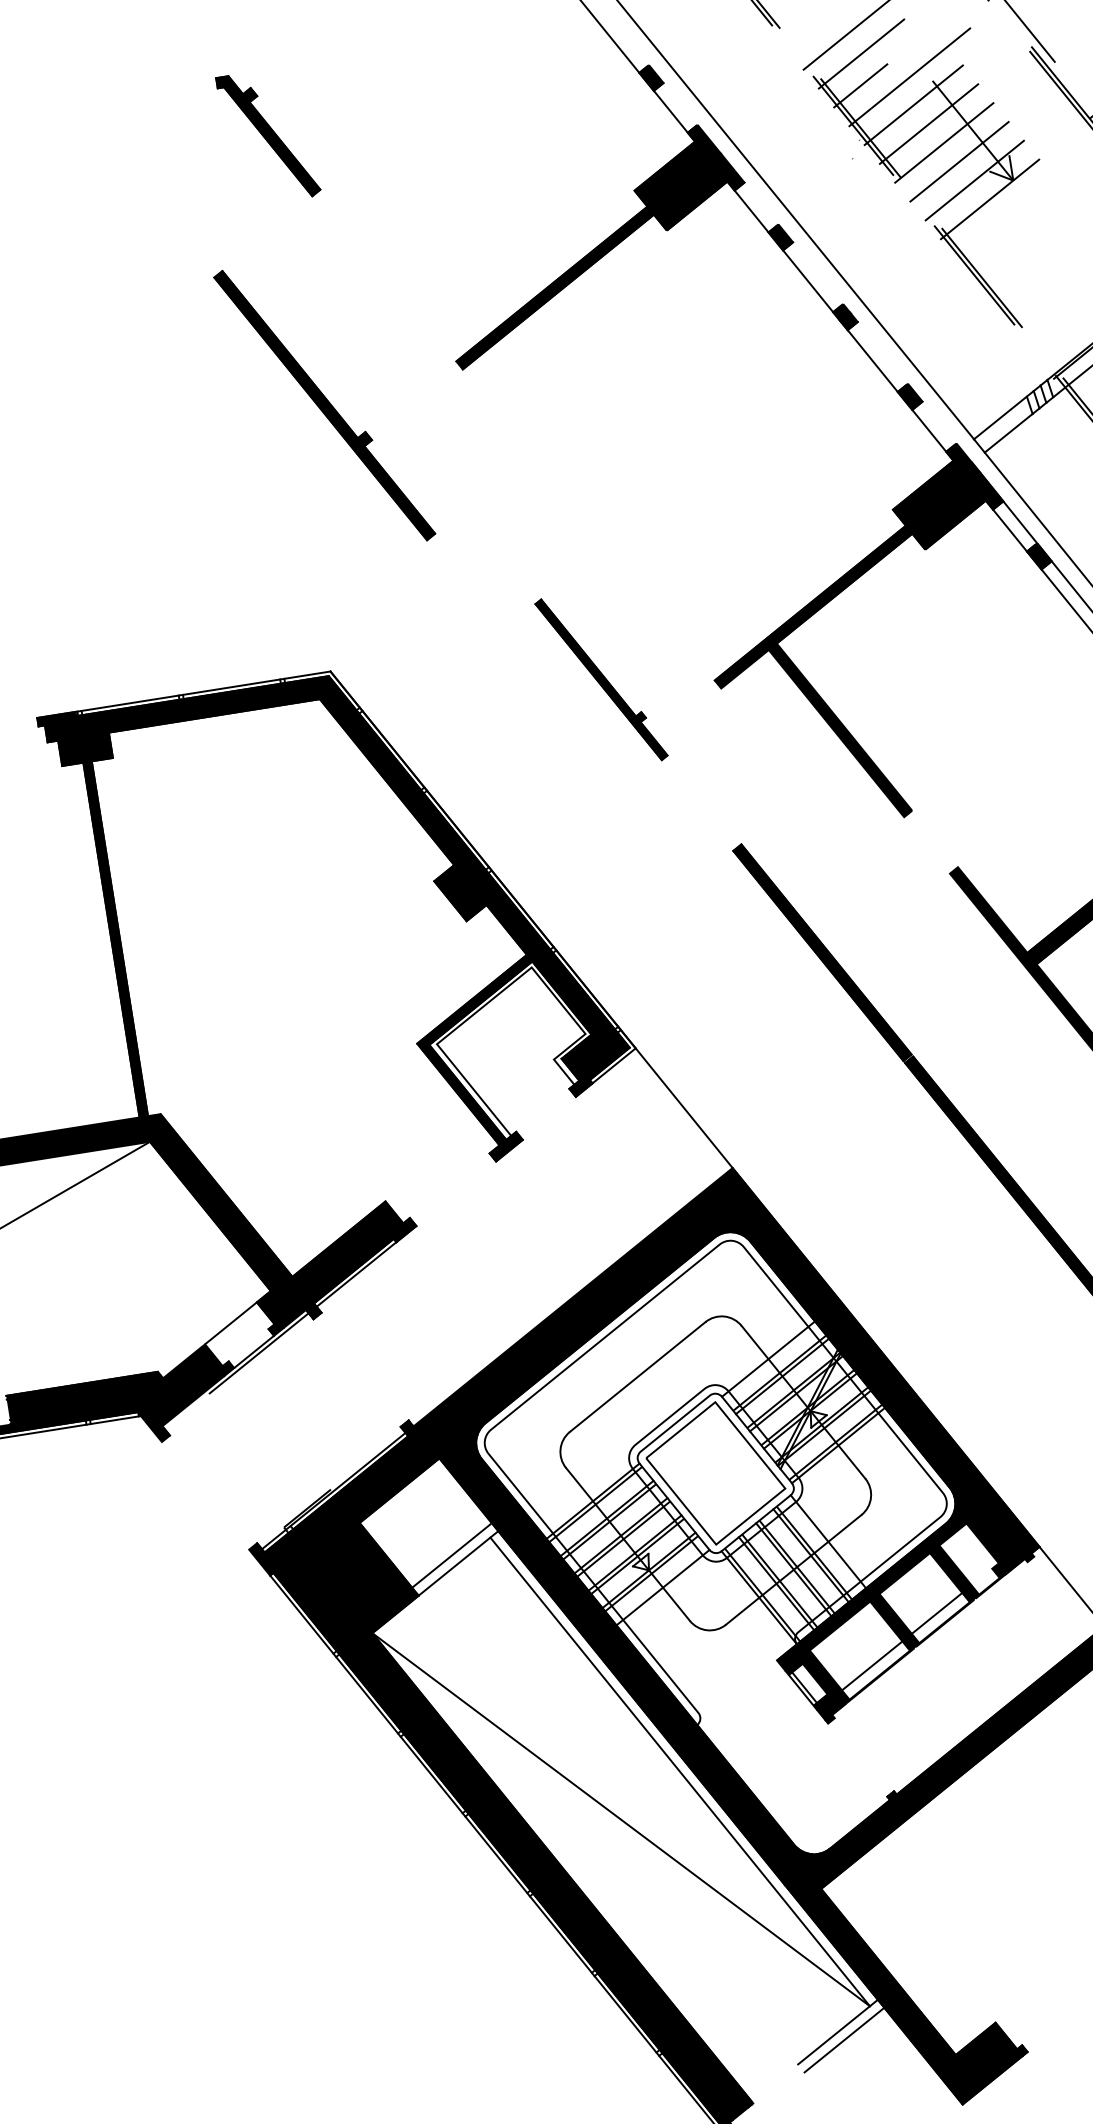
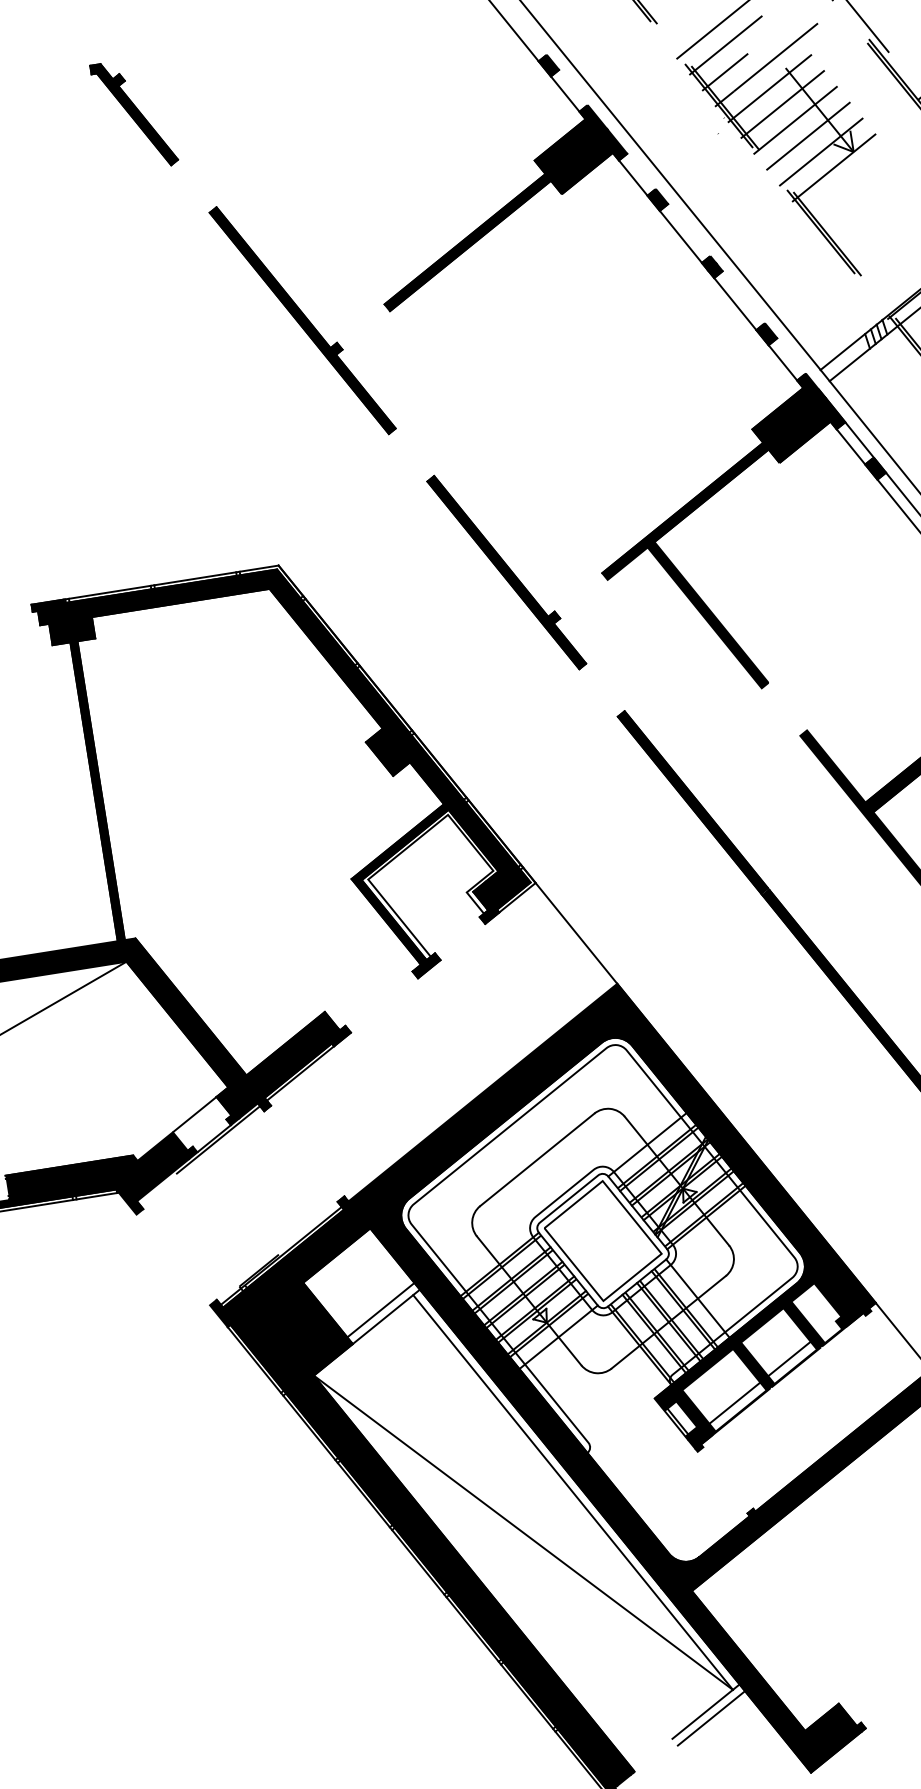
part: (268, 135) -> (134, 114), moved
part: (324, 405) -> (302, 320), moved
part: (601, 679) -> (506, 572), size x1.43

